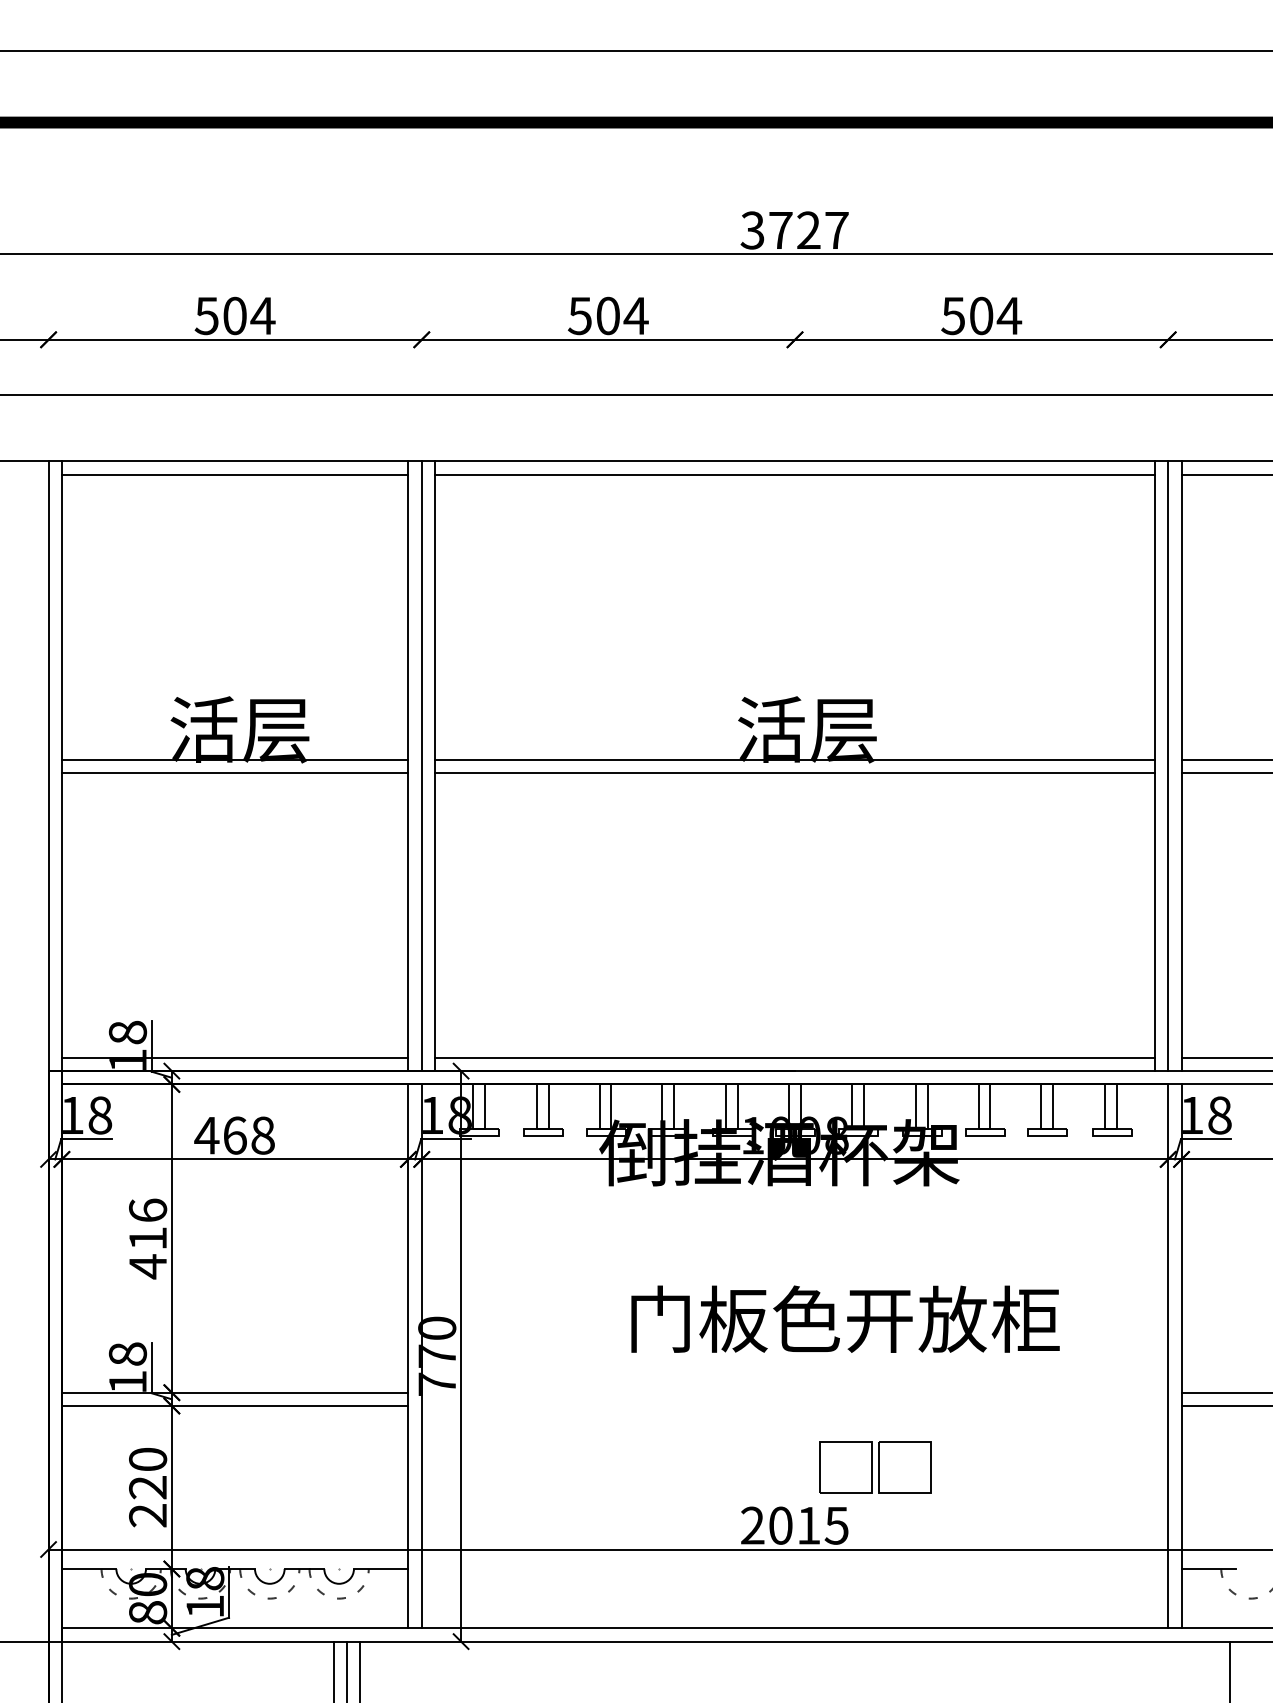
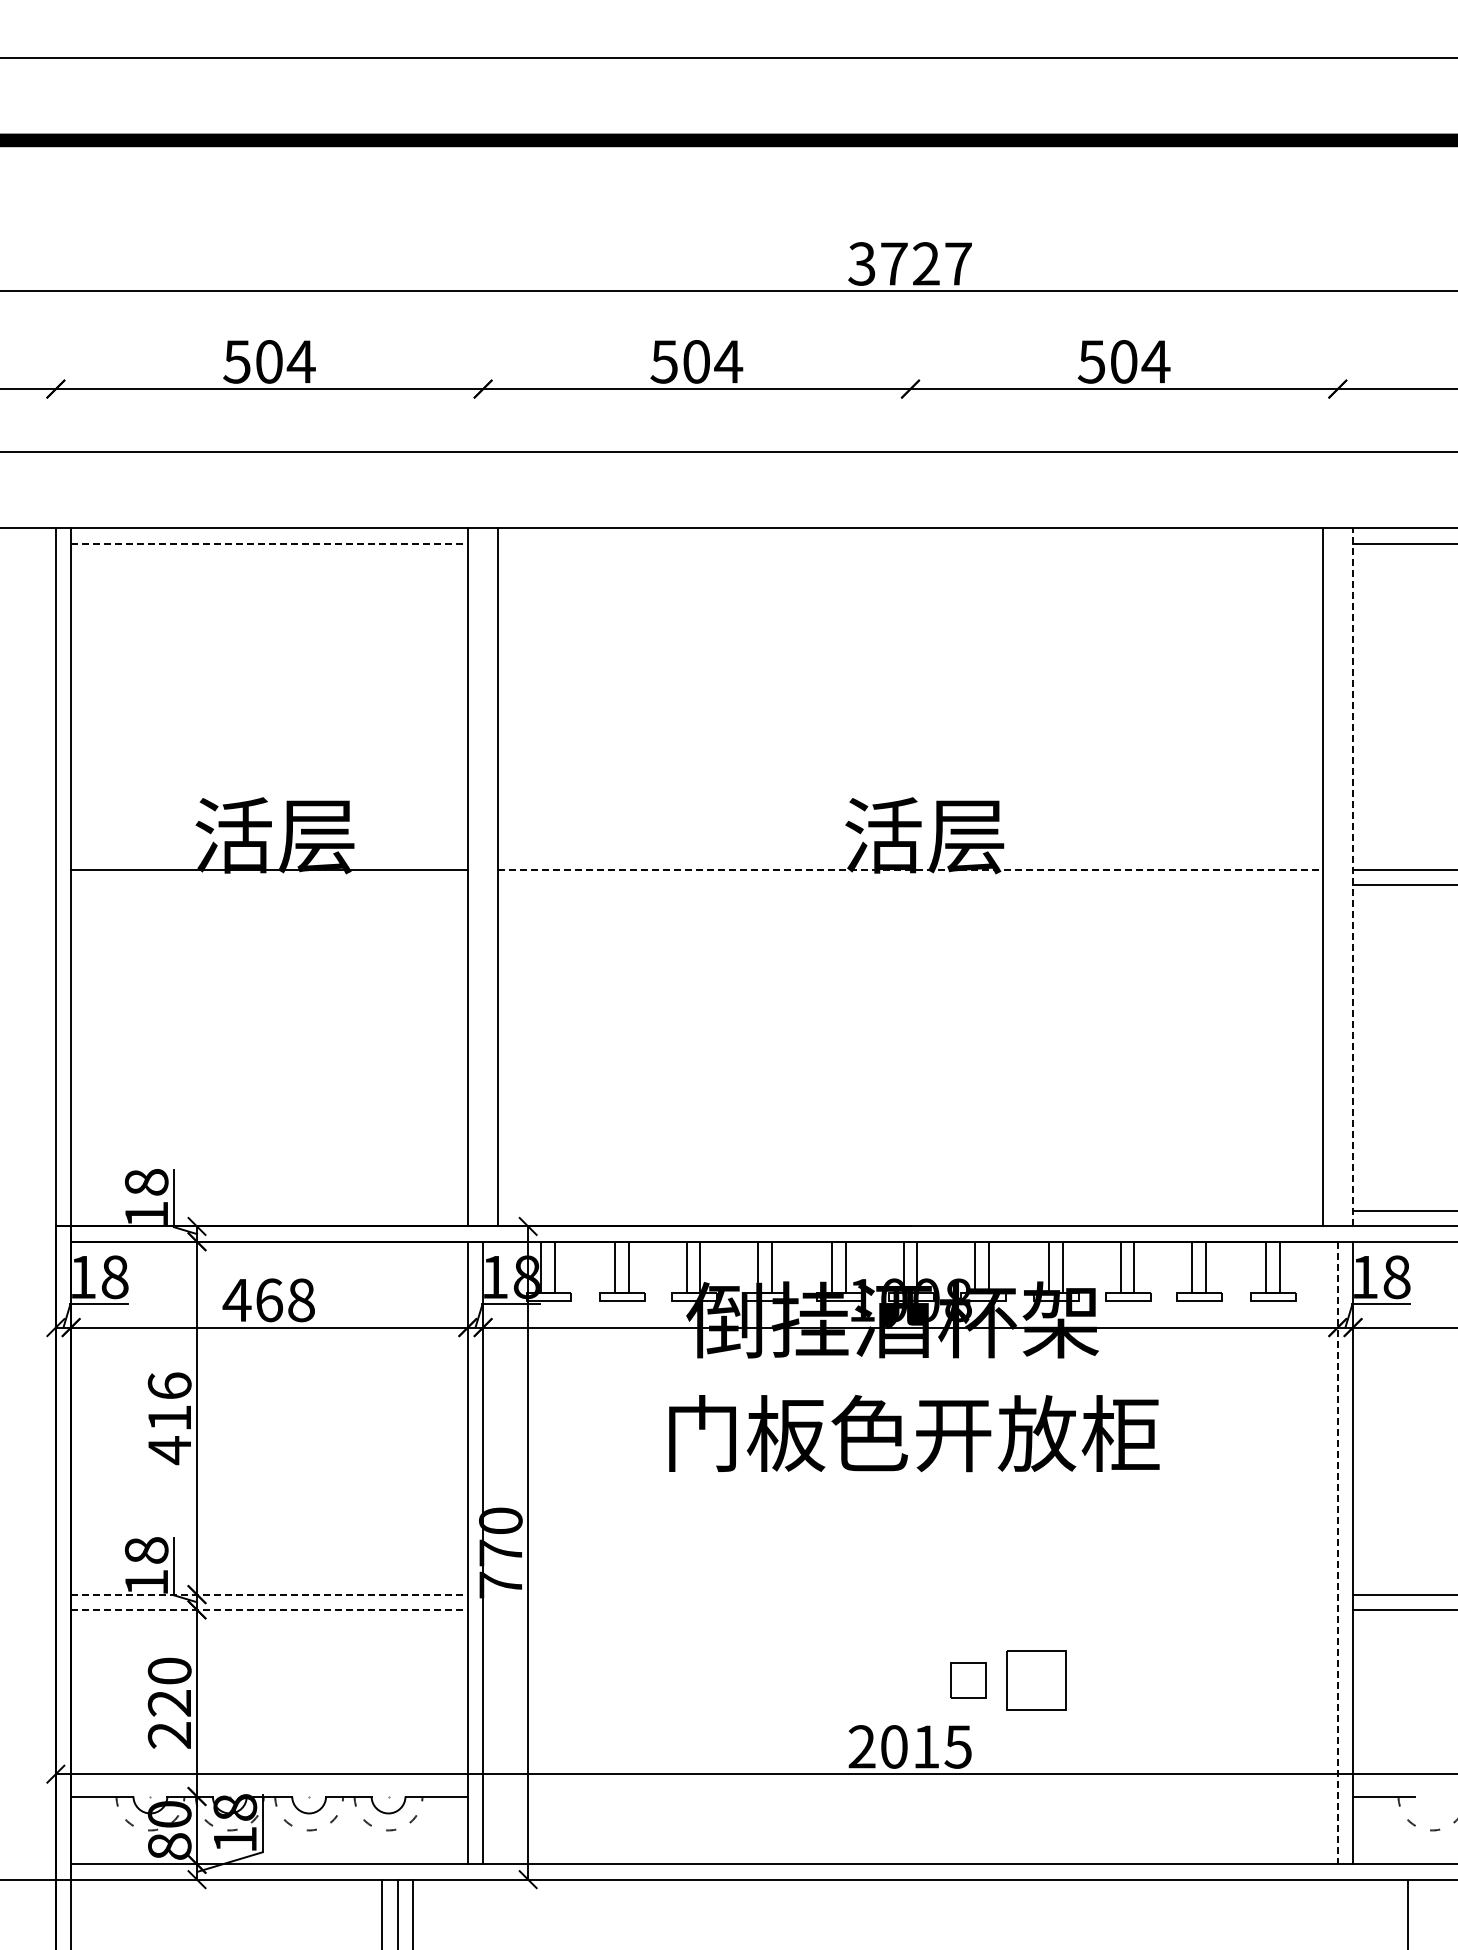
line: (236, 474) -> (270, 543), solid -> dashed
line: (795, 474) -> (910, 543), removed
line: (795, 760) -> (910, 870), solid -> dashed
line: (1181, 765) -> (1353, 876), solid -> dashed
line: (422, 766) -> (483, 877), removed
line: (1167, 766) -> (1337, 877), removed
line: (235, 773) -> (269, 885), removed
line: (795, 773) -> (910, 885), removed
line: (235, 1058) -> (269, 1211), removed
line: (795, 1058) -> (910, 1211), removed
text: (845, 1319) -> (914, 1433), moved
line: (1167, 1356) -> (1337, 1553), solid -> dashed
line: (236, 1392) -> (270, 1594), solid -> dashed
line: (236, 1405) -> (270, 1609), solid -> dashed
part: (845, 1467) -> (968, 1680), size x0.6

